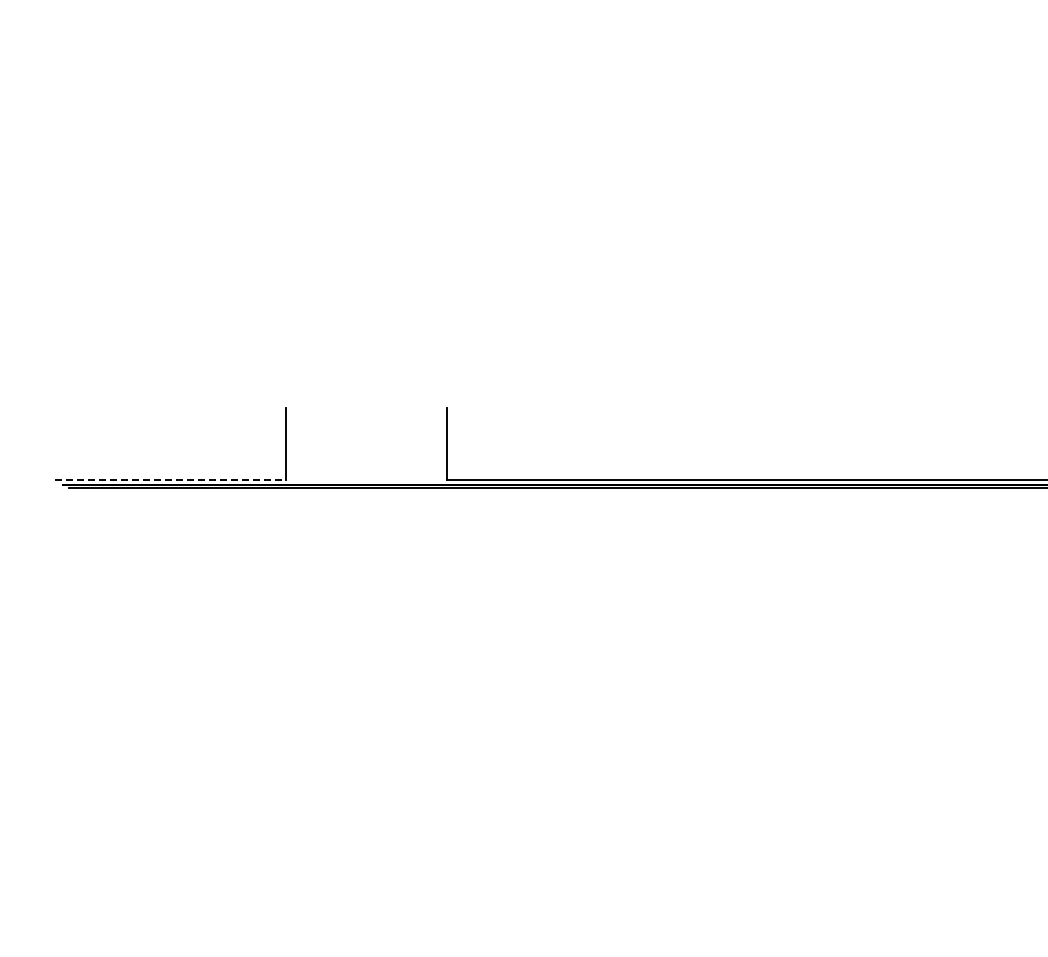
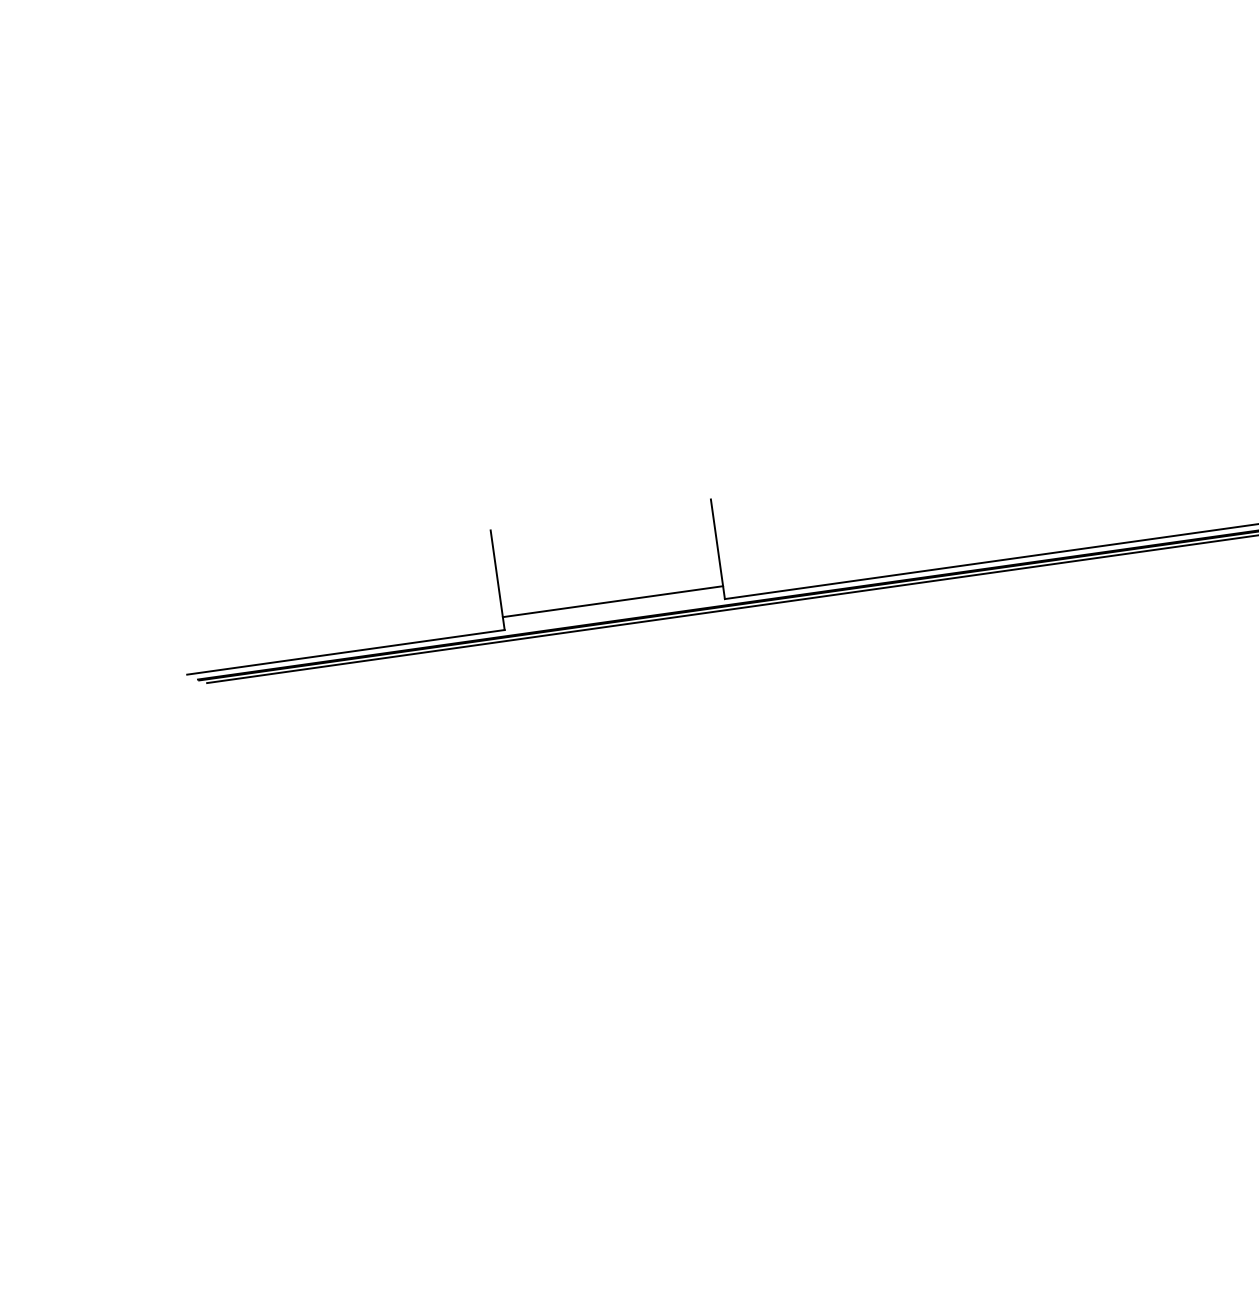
line: (366, 470) -> (612, 601), added
line: (170, 480) -> (345, 652), dashed -> solid

